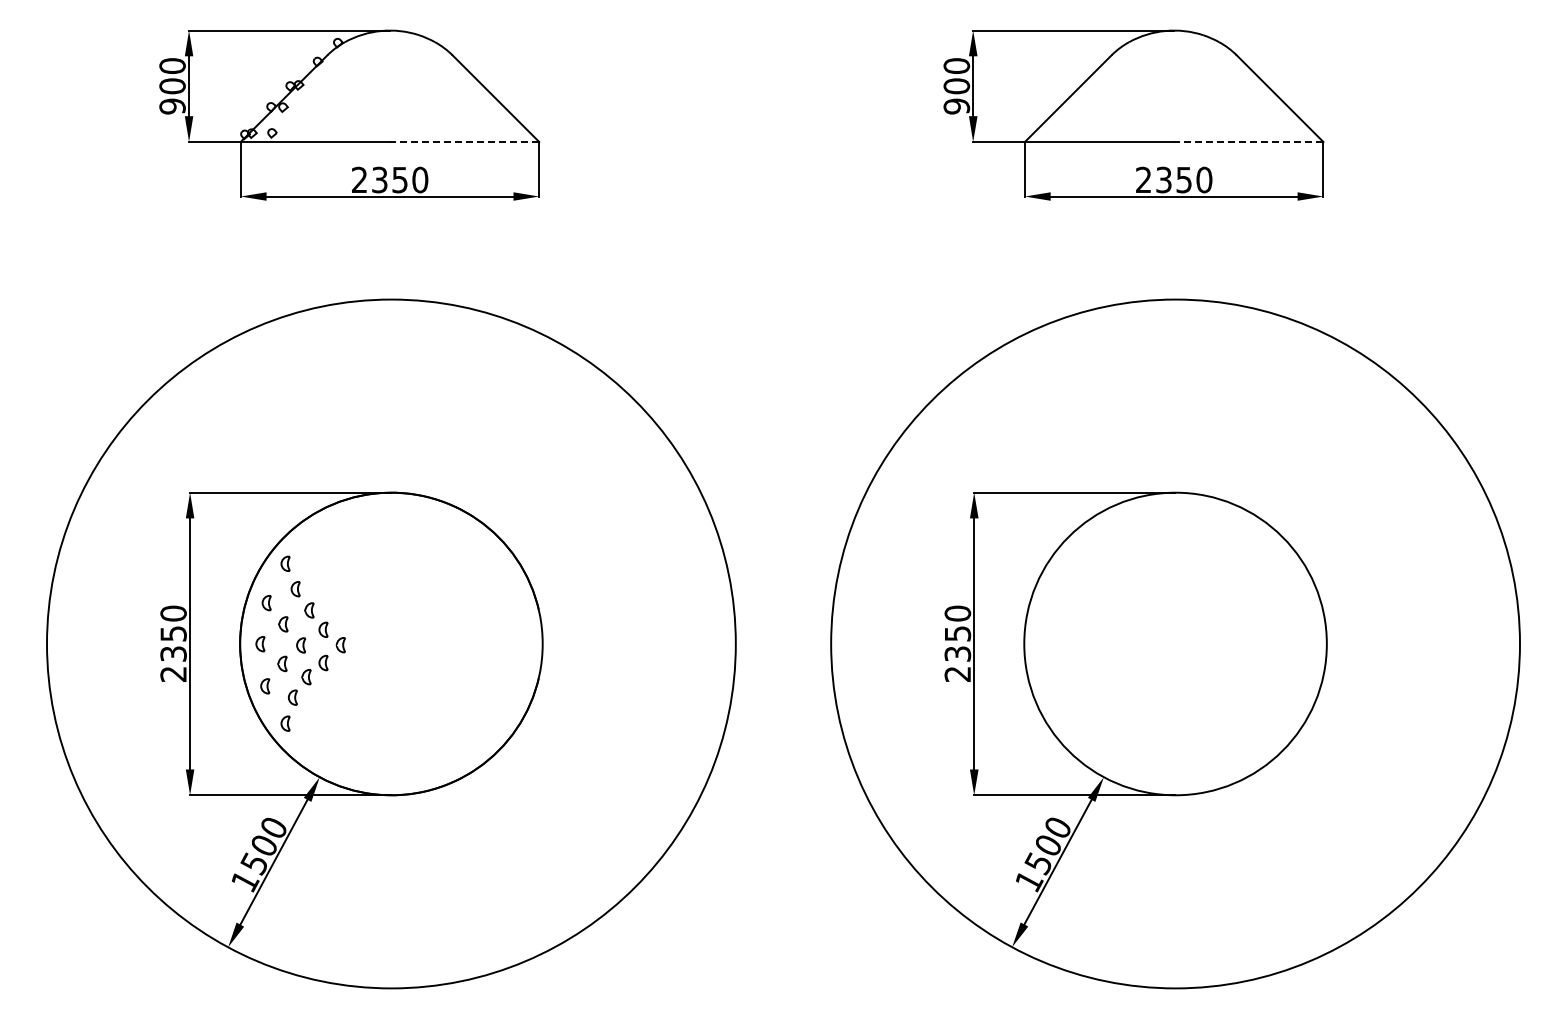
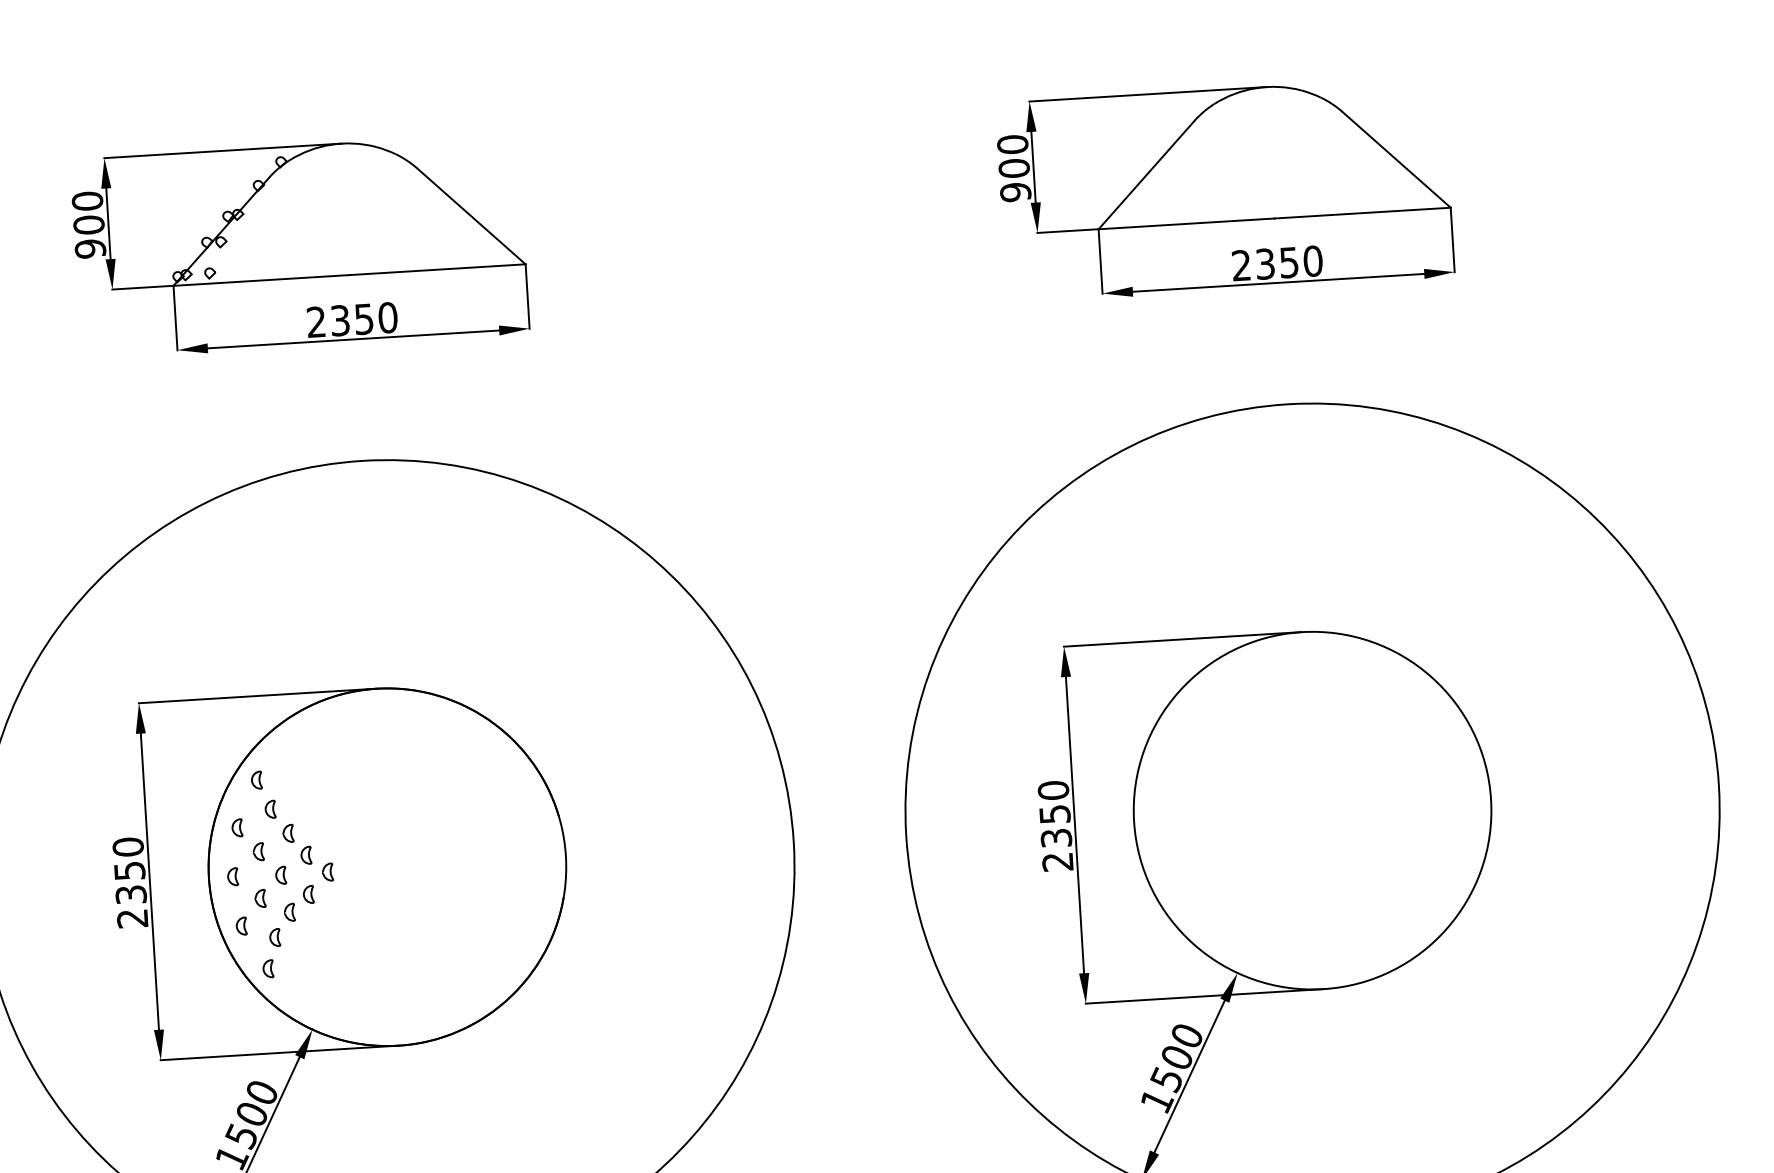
line: (464, 141) -> (437, 269), dashed -> solid
line: (1248, 141) -> (1362, 212), dashed -> solid

